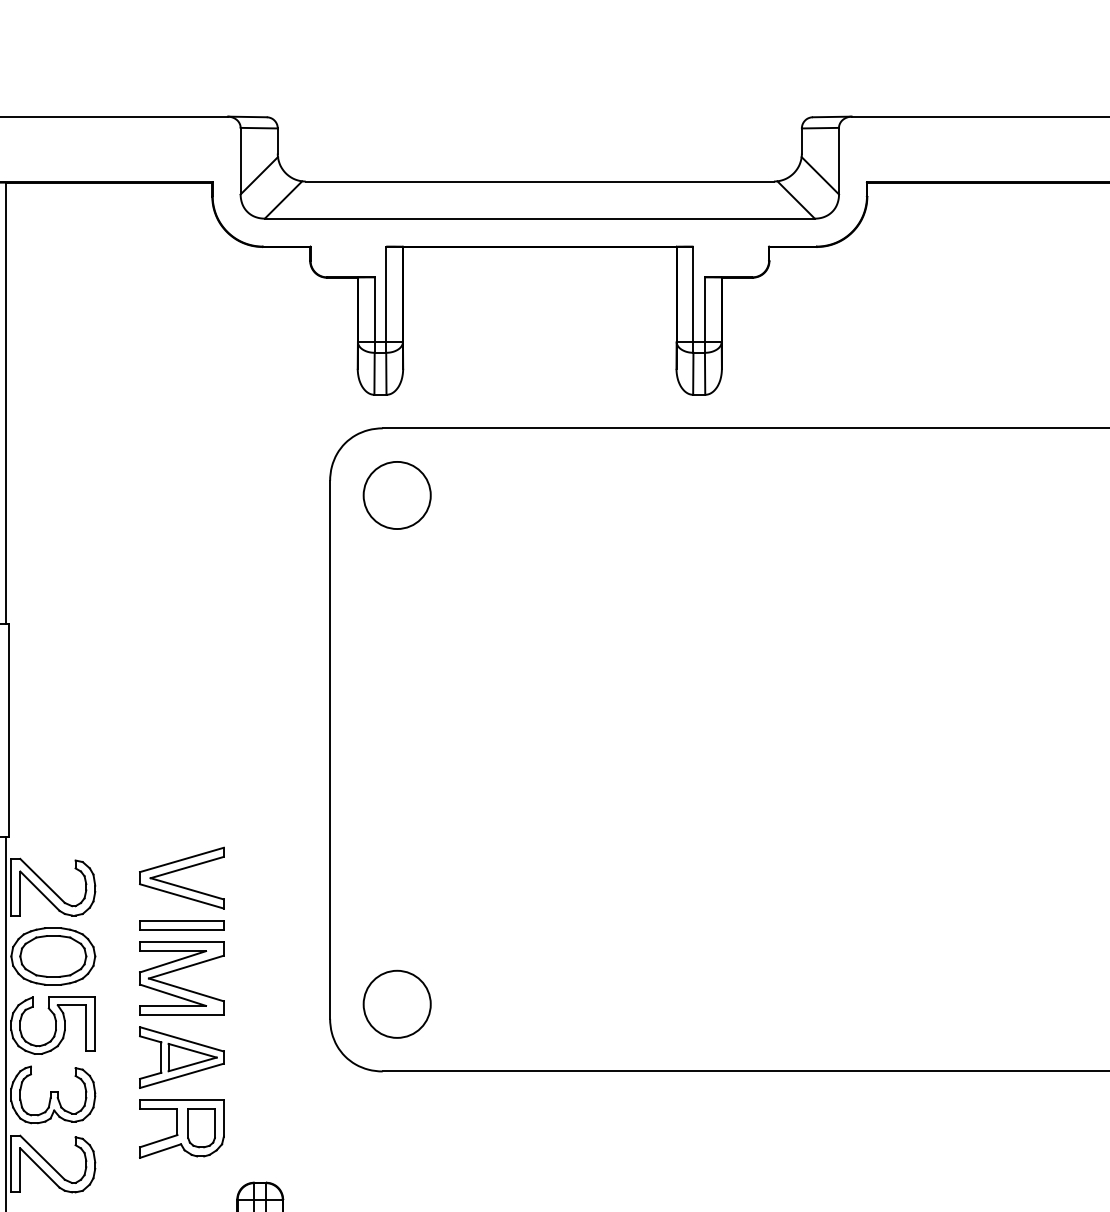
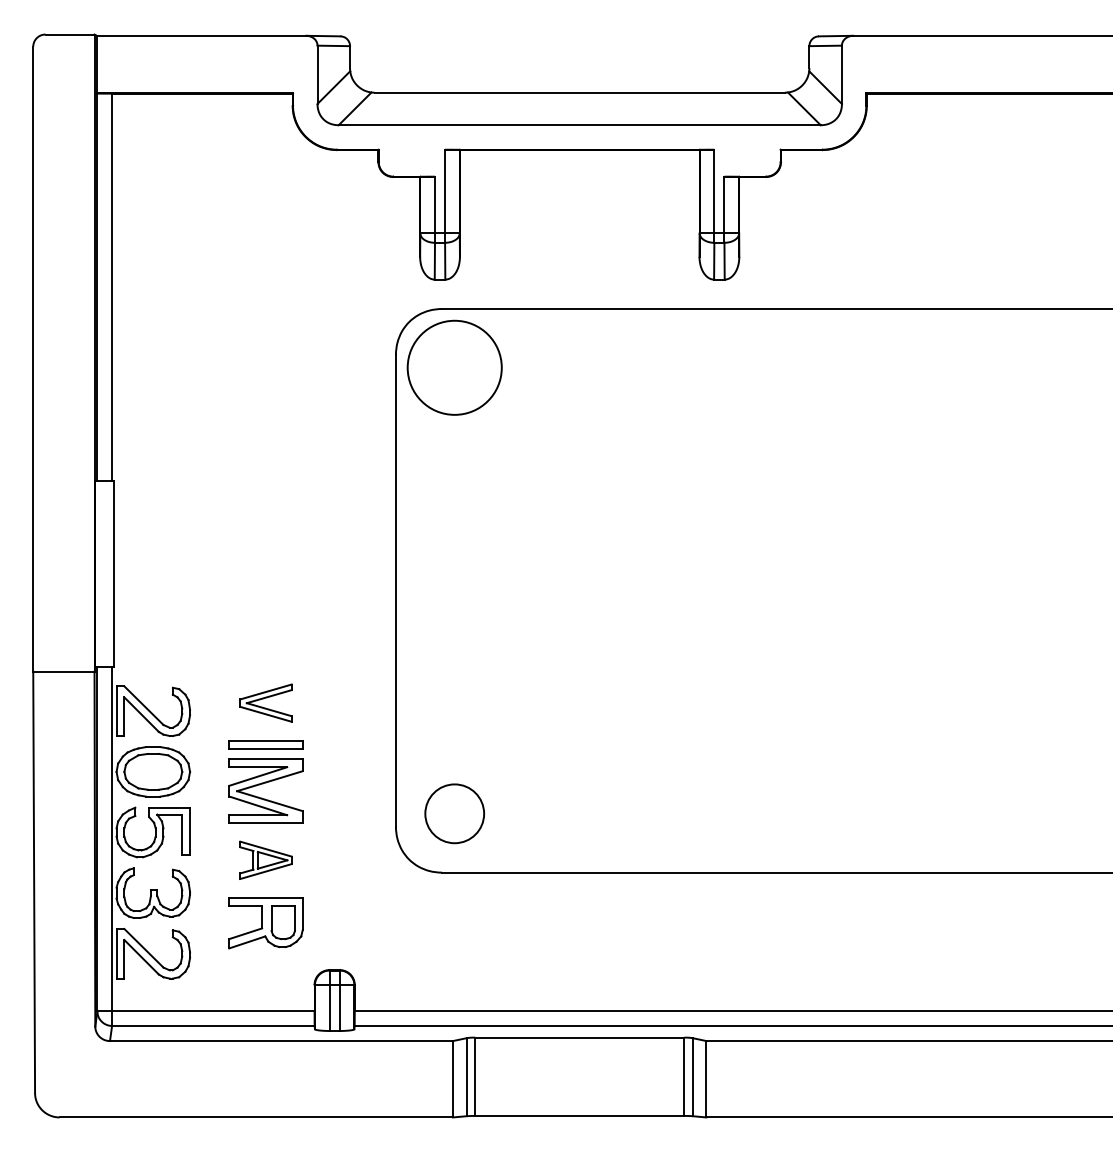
circle: (396, 495) -> (454, 367), size x1.6
part: (181, 877) -> (265, 702), size x0.7
part: (181, 1056) -> (265, 859), size x0.7

